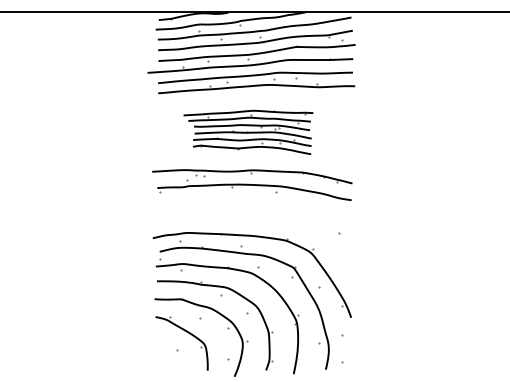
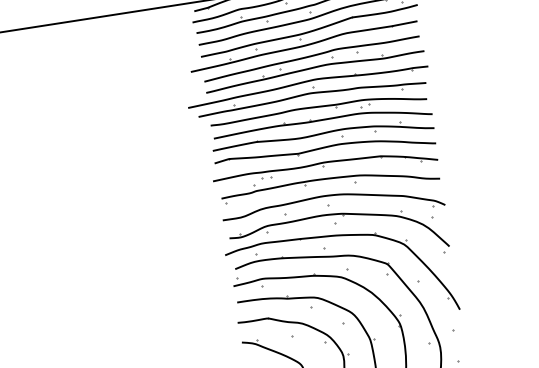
part: (248, 132) -> (313, 121), size x1.67
part: (253, 232) -> (336, 231), added

